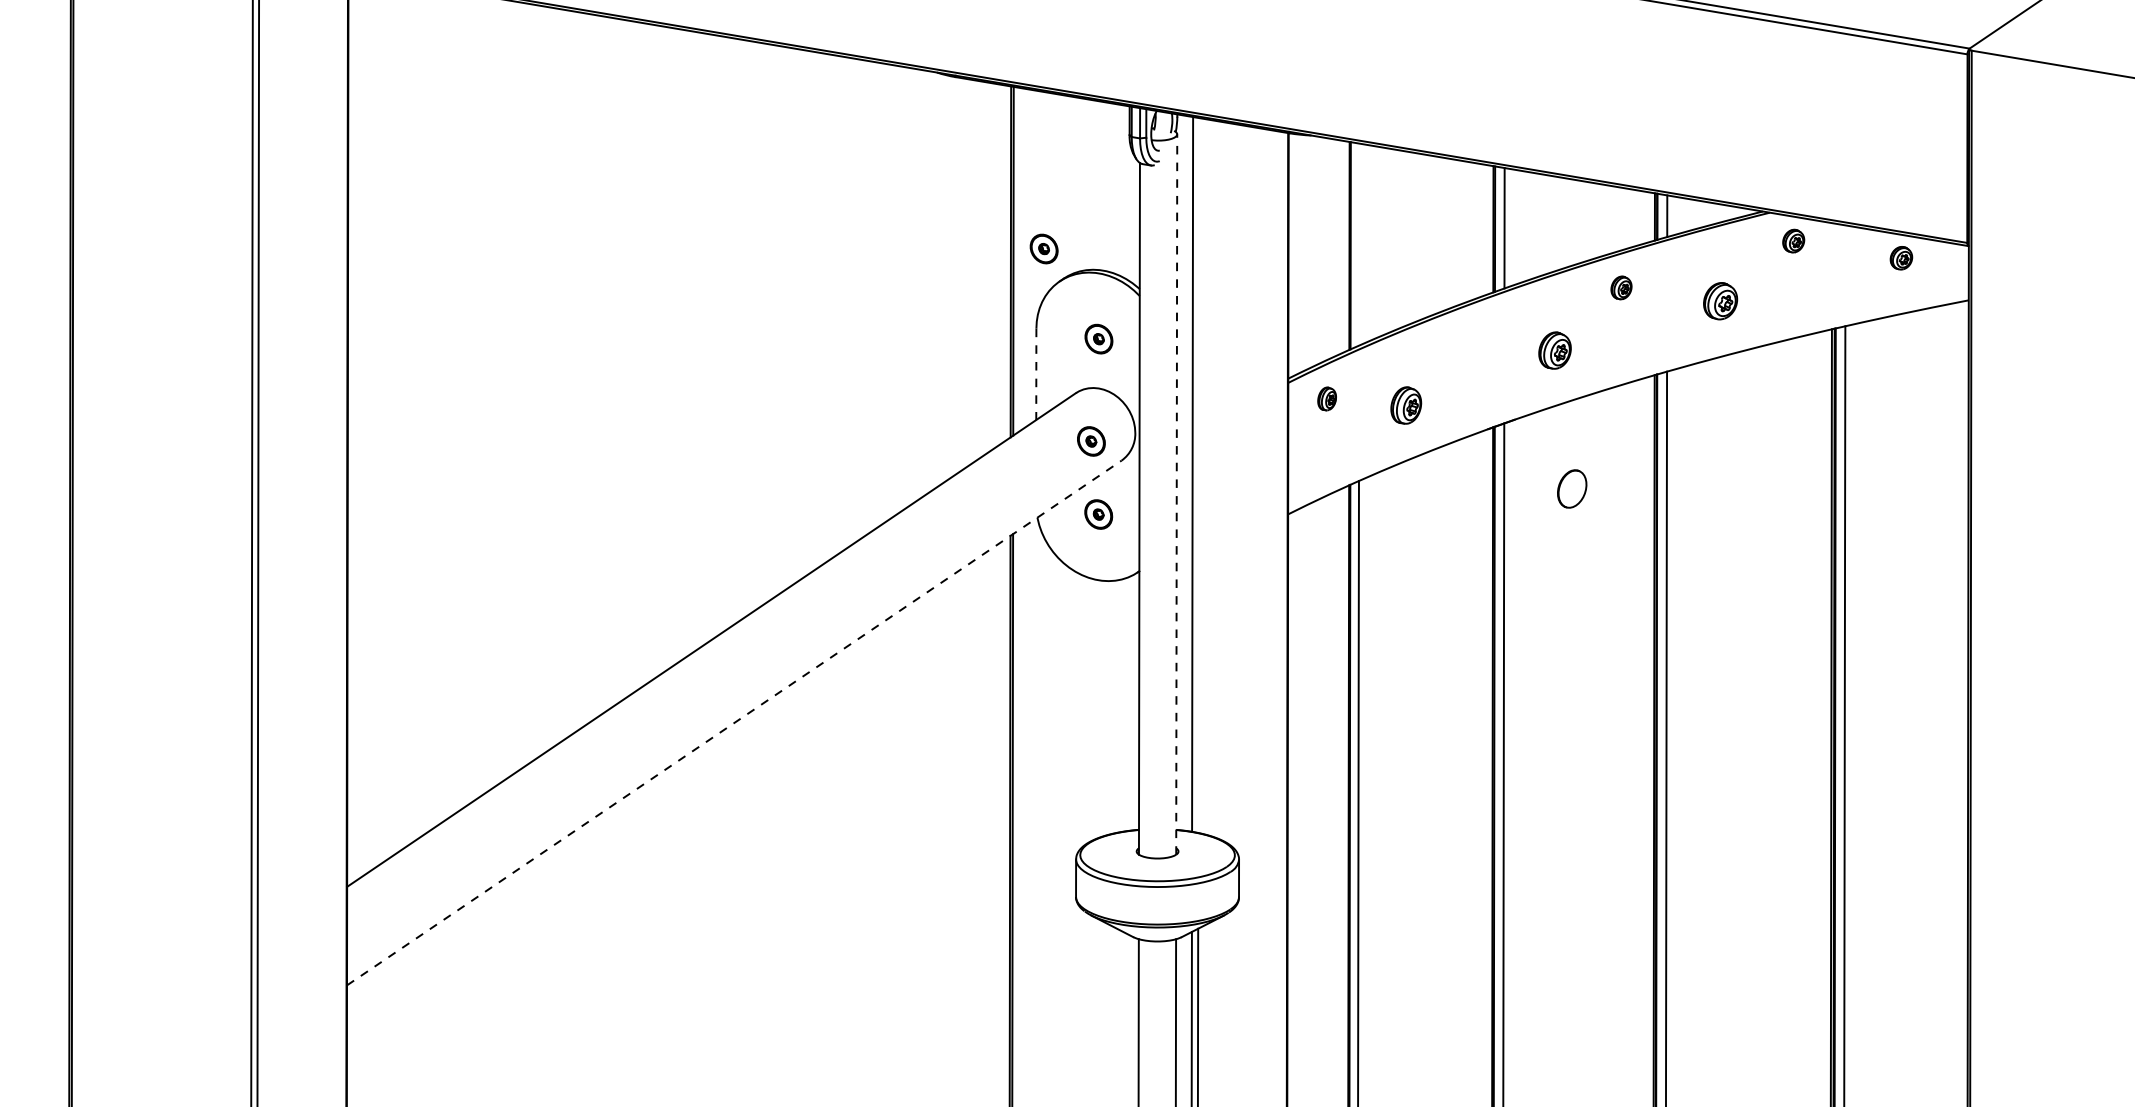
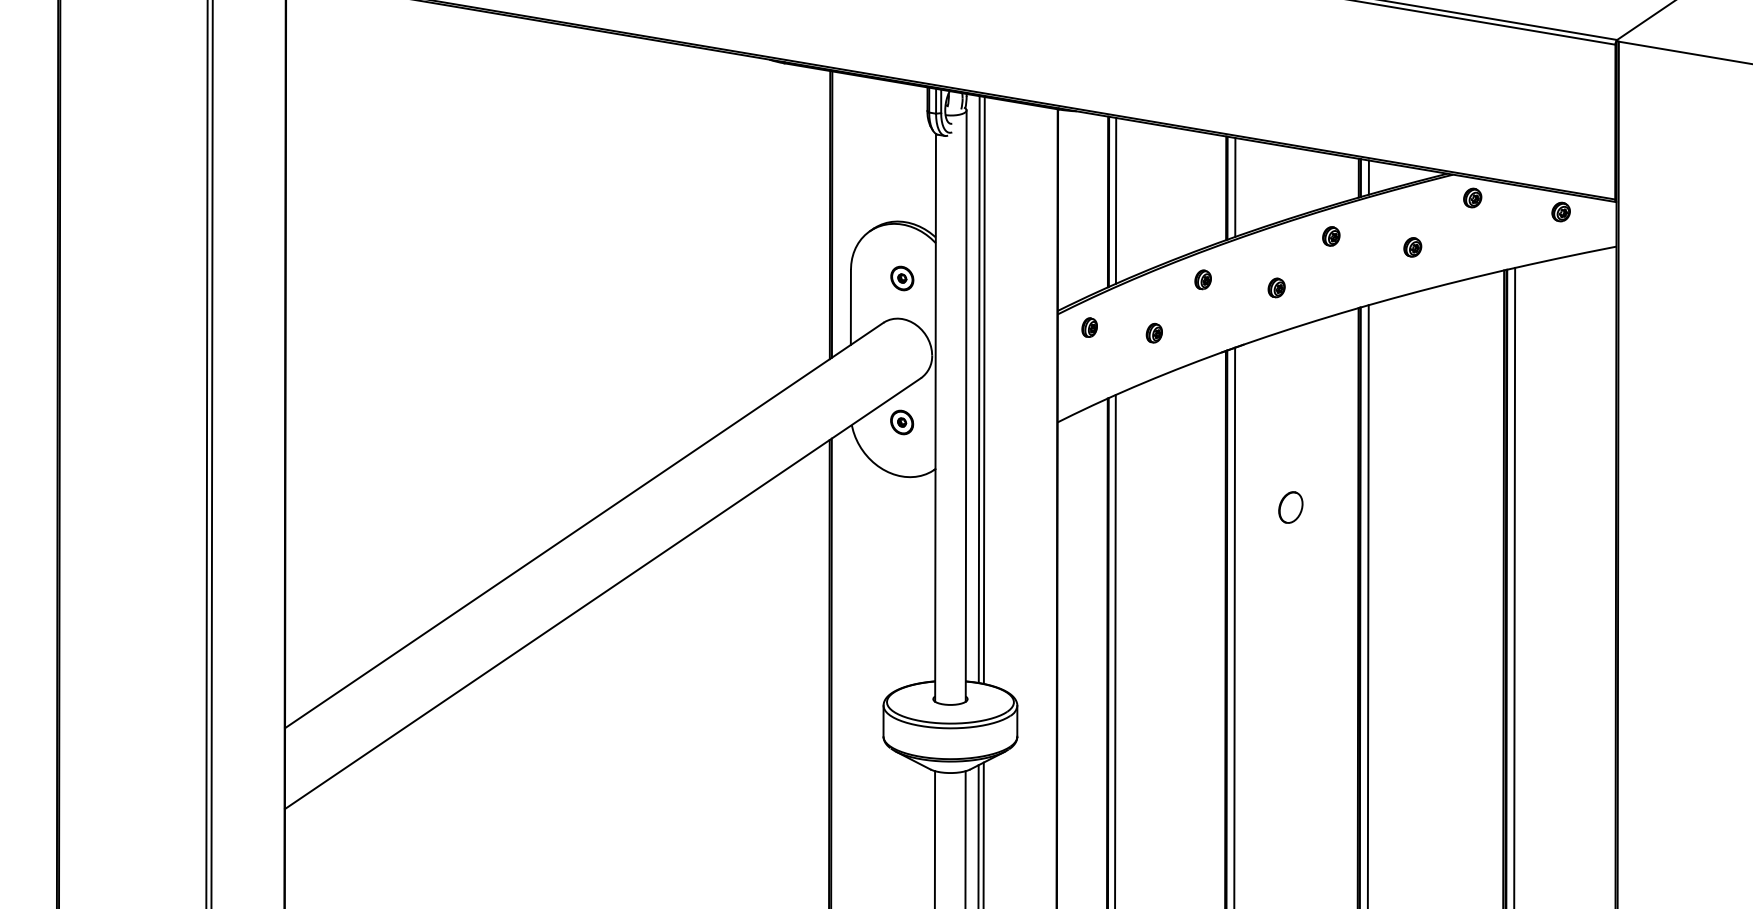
line: (1358, 244) -> (1115, 200), added
part: (1044, 248) -> (857, 204), removed
part: (1720, 301) -> (1412, 247), size x0.62
part: (1464, 340) -> (1202, 279), added
part: (1554, 350) -> (1276, 287), size x0.62
line: (1035, 374) -> (850, 307), dashed -> solid
part: (1404, 406) -> (1153, 333), size x0.62
part: (1091, 441) -> (896, 362), removed
line: (1197, 475) -> (983, 390), added
part: (1571, 488) -> (1290, 507), moved
line: (1177, 495) -> (966, 406), dashed -> solid
line: (734, 722) -> (603, 593), dashed -> solid

